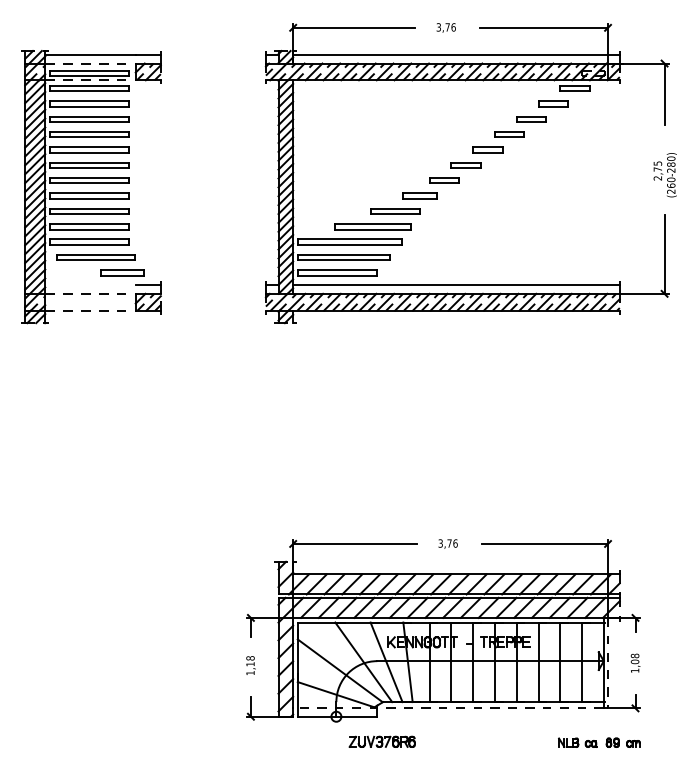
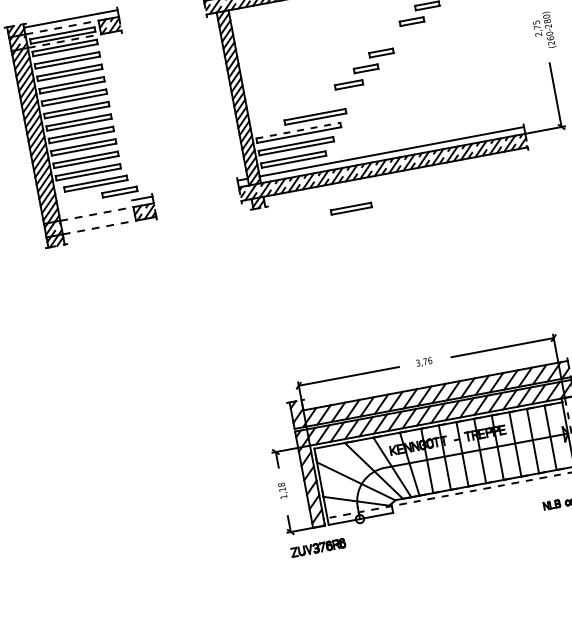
part: (487, 149) -> (396, 37), removed
part: (395, 211) -> (351, 208), moved
line: (349, 239) -> (298, 130), solid -> dashed
part: (381, 741) -> (317, 547), moved

